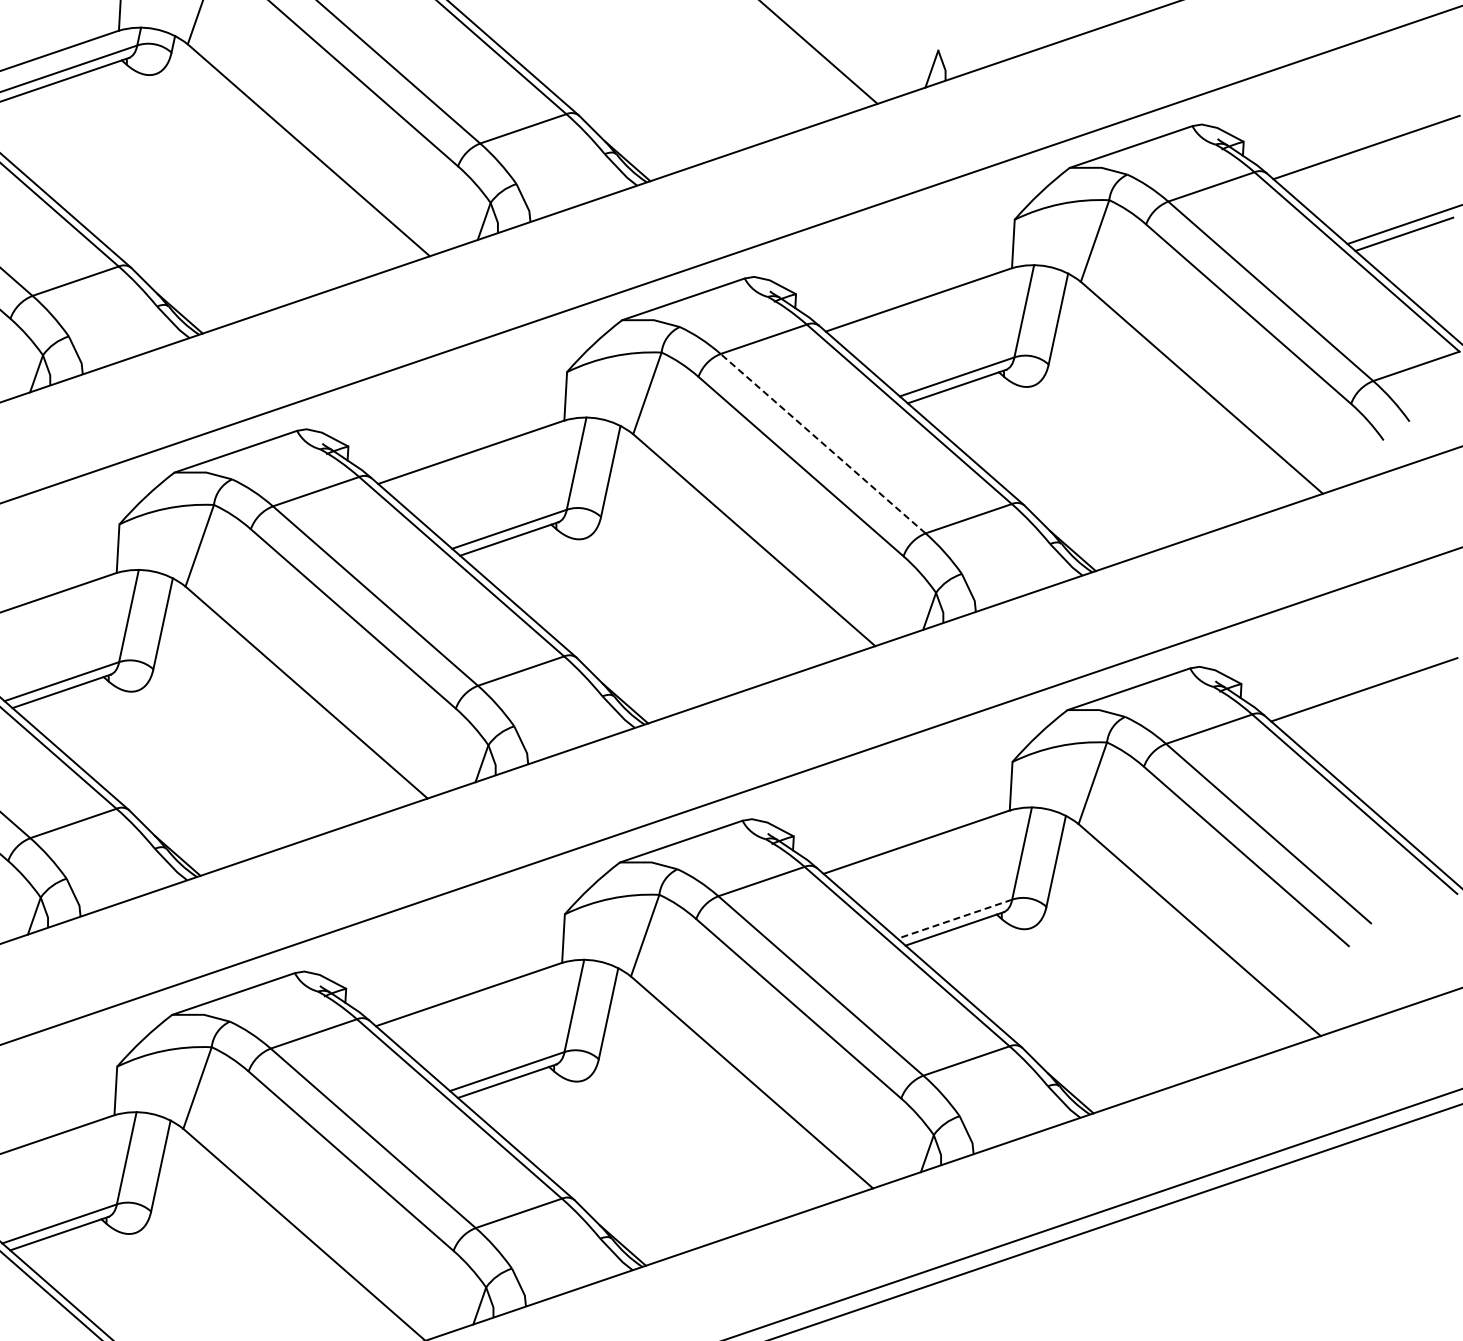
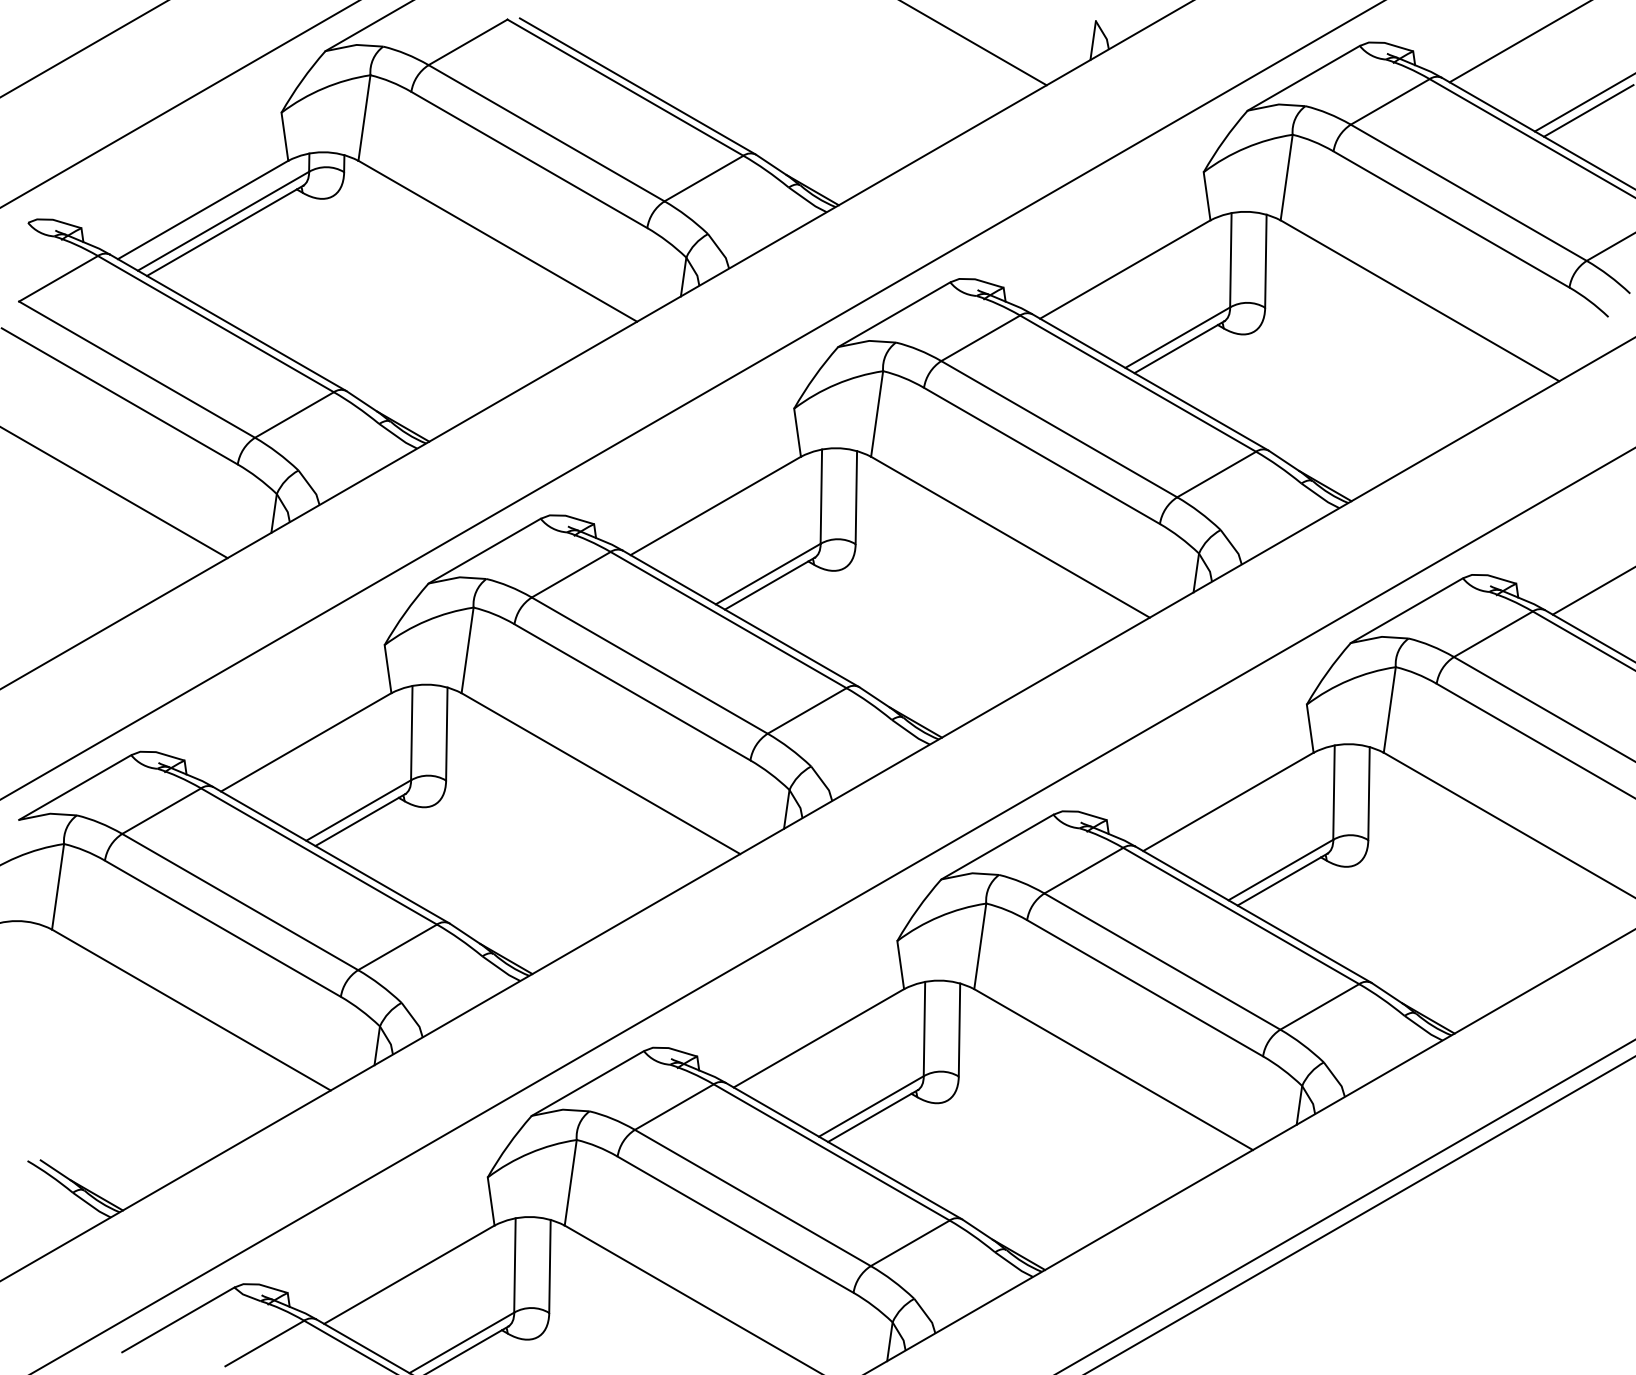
line: (822, 442) -> (1058, 428), dashed -> solid
line: (954, 919) -> (1280, 870), dashed -> solid

